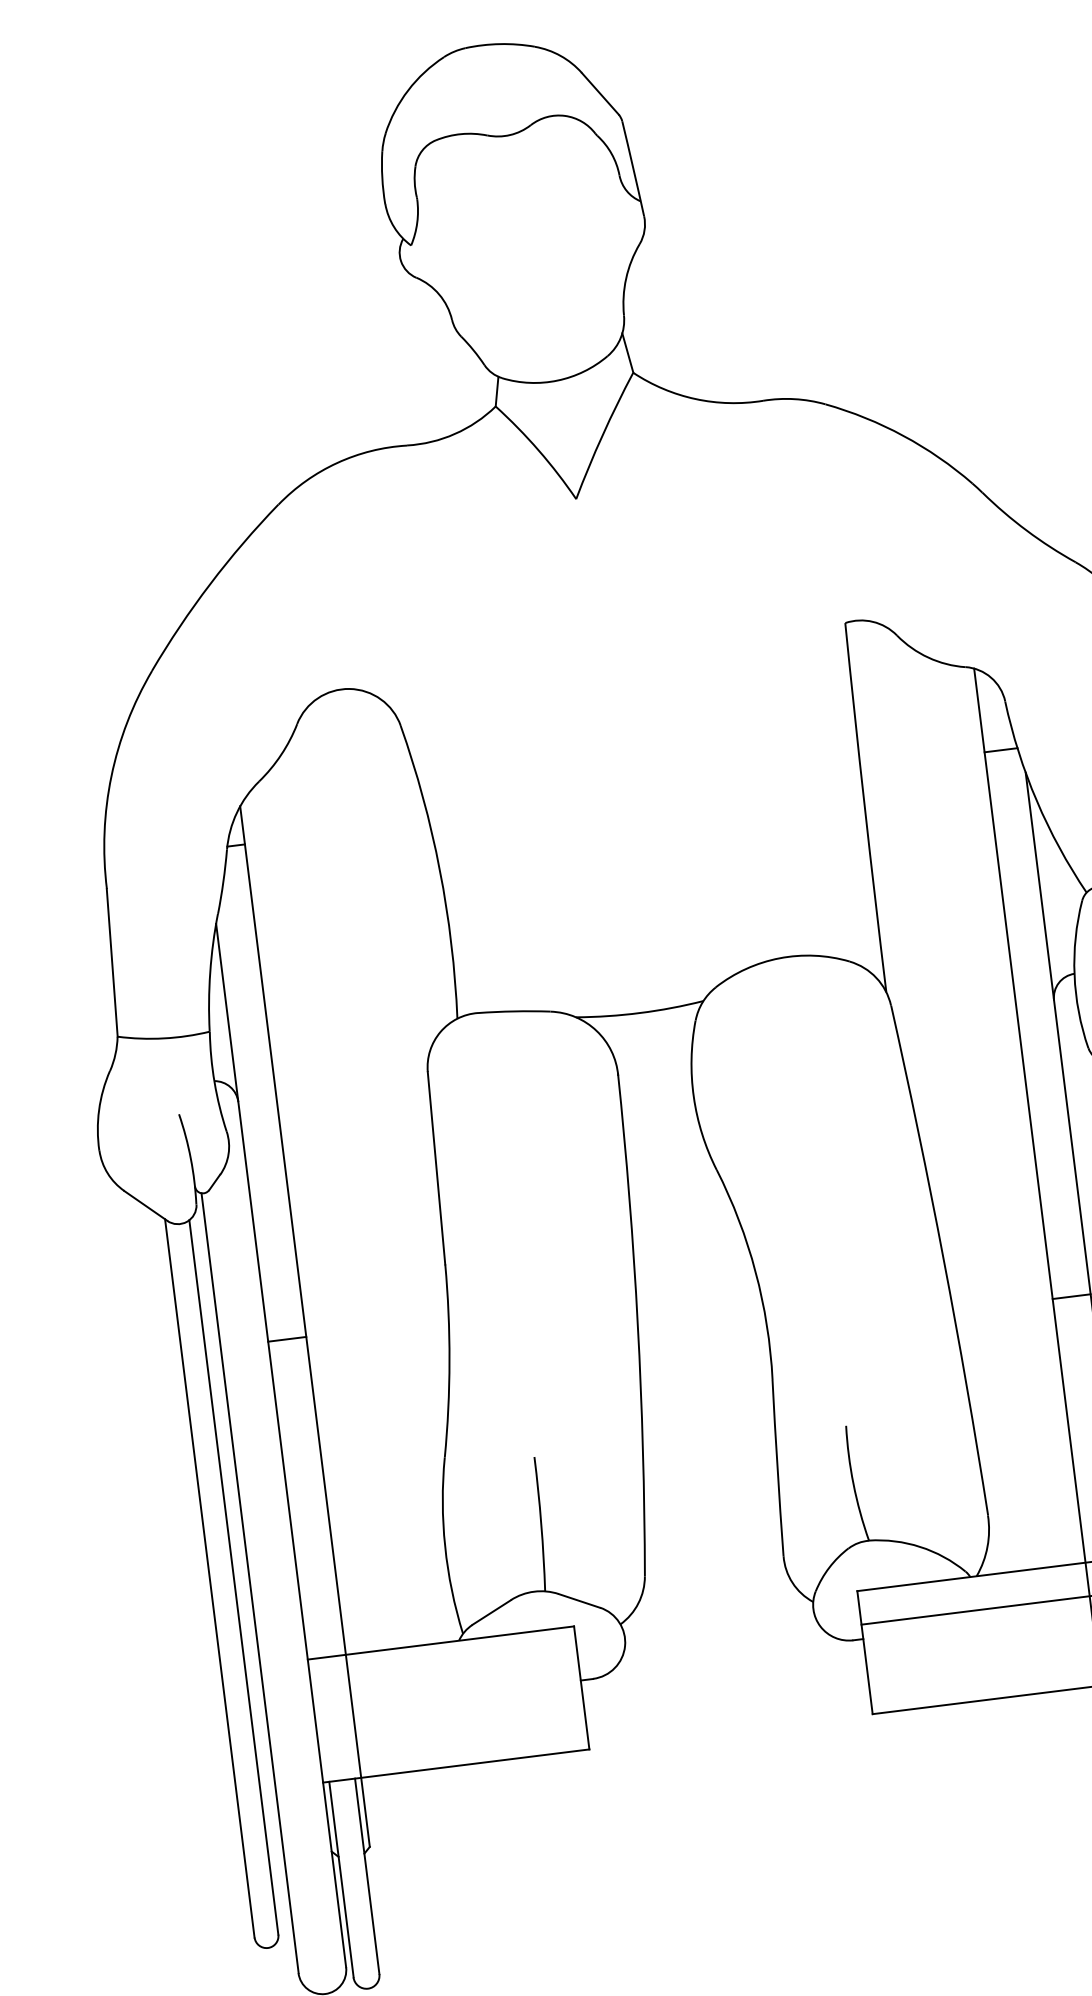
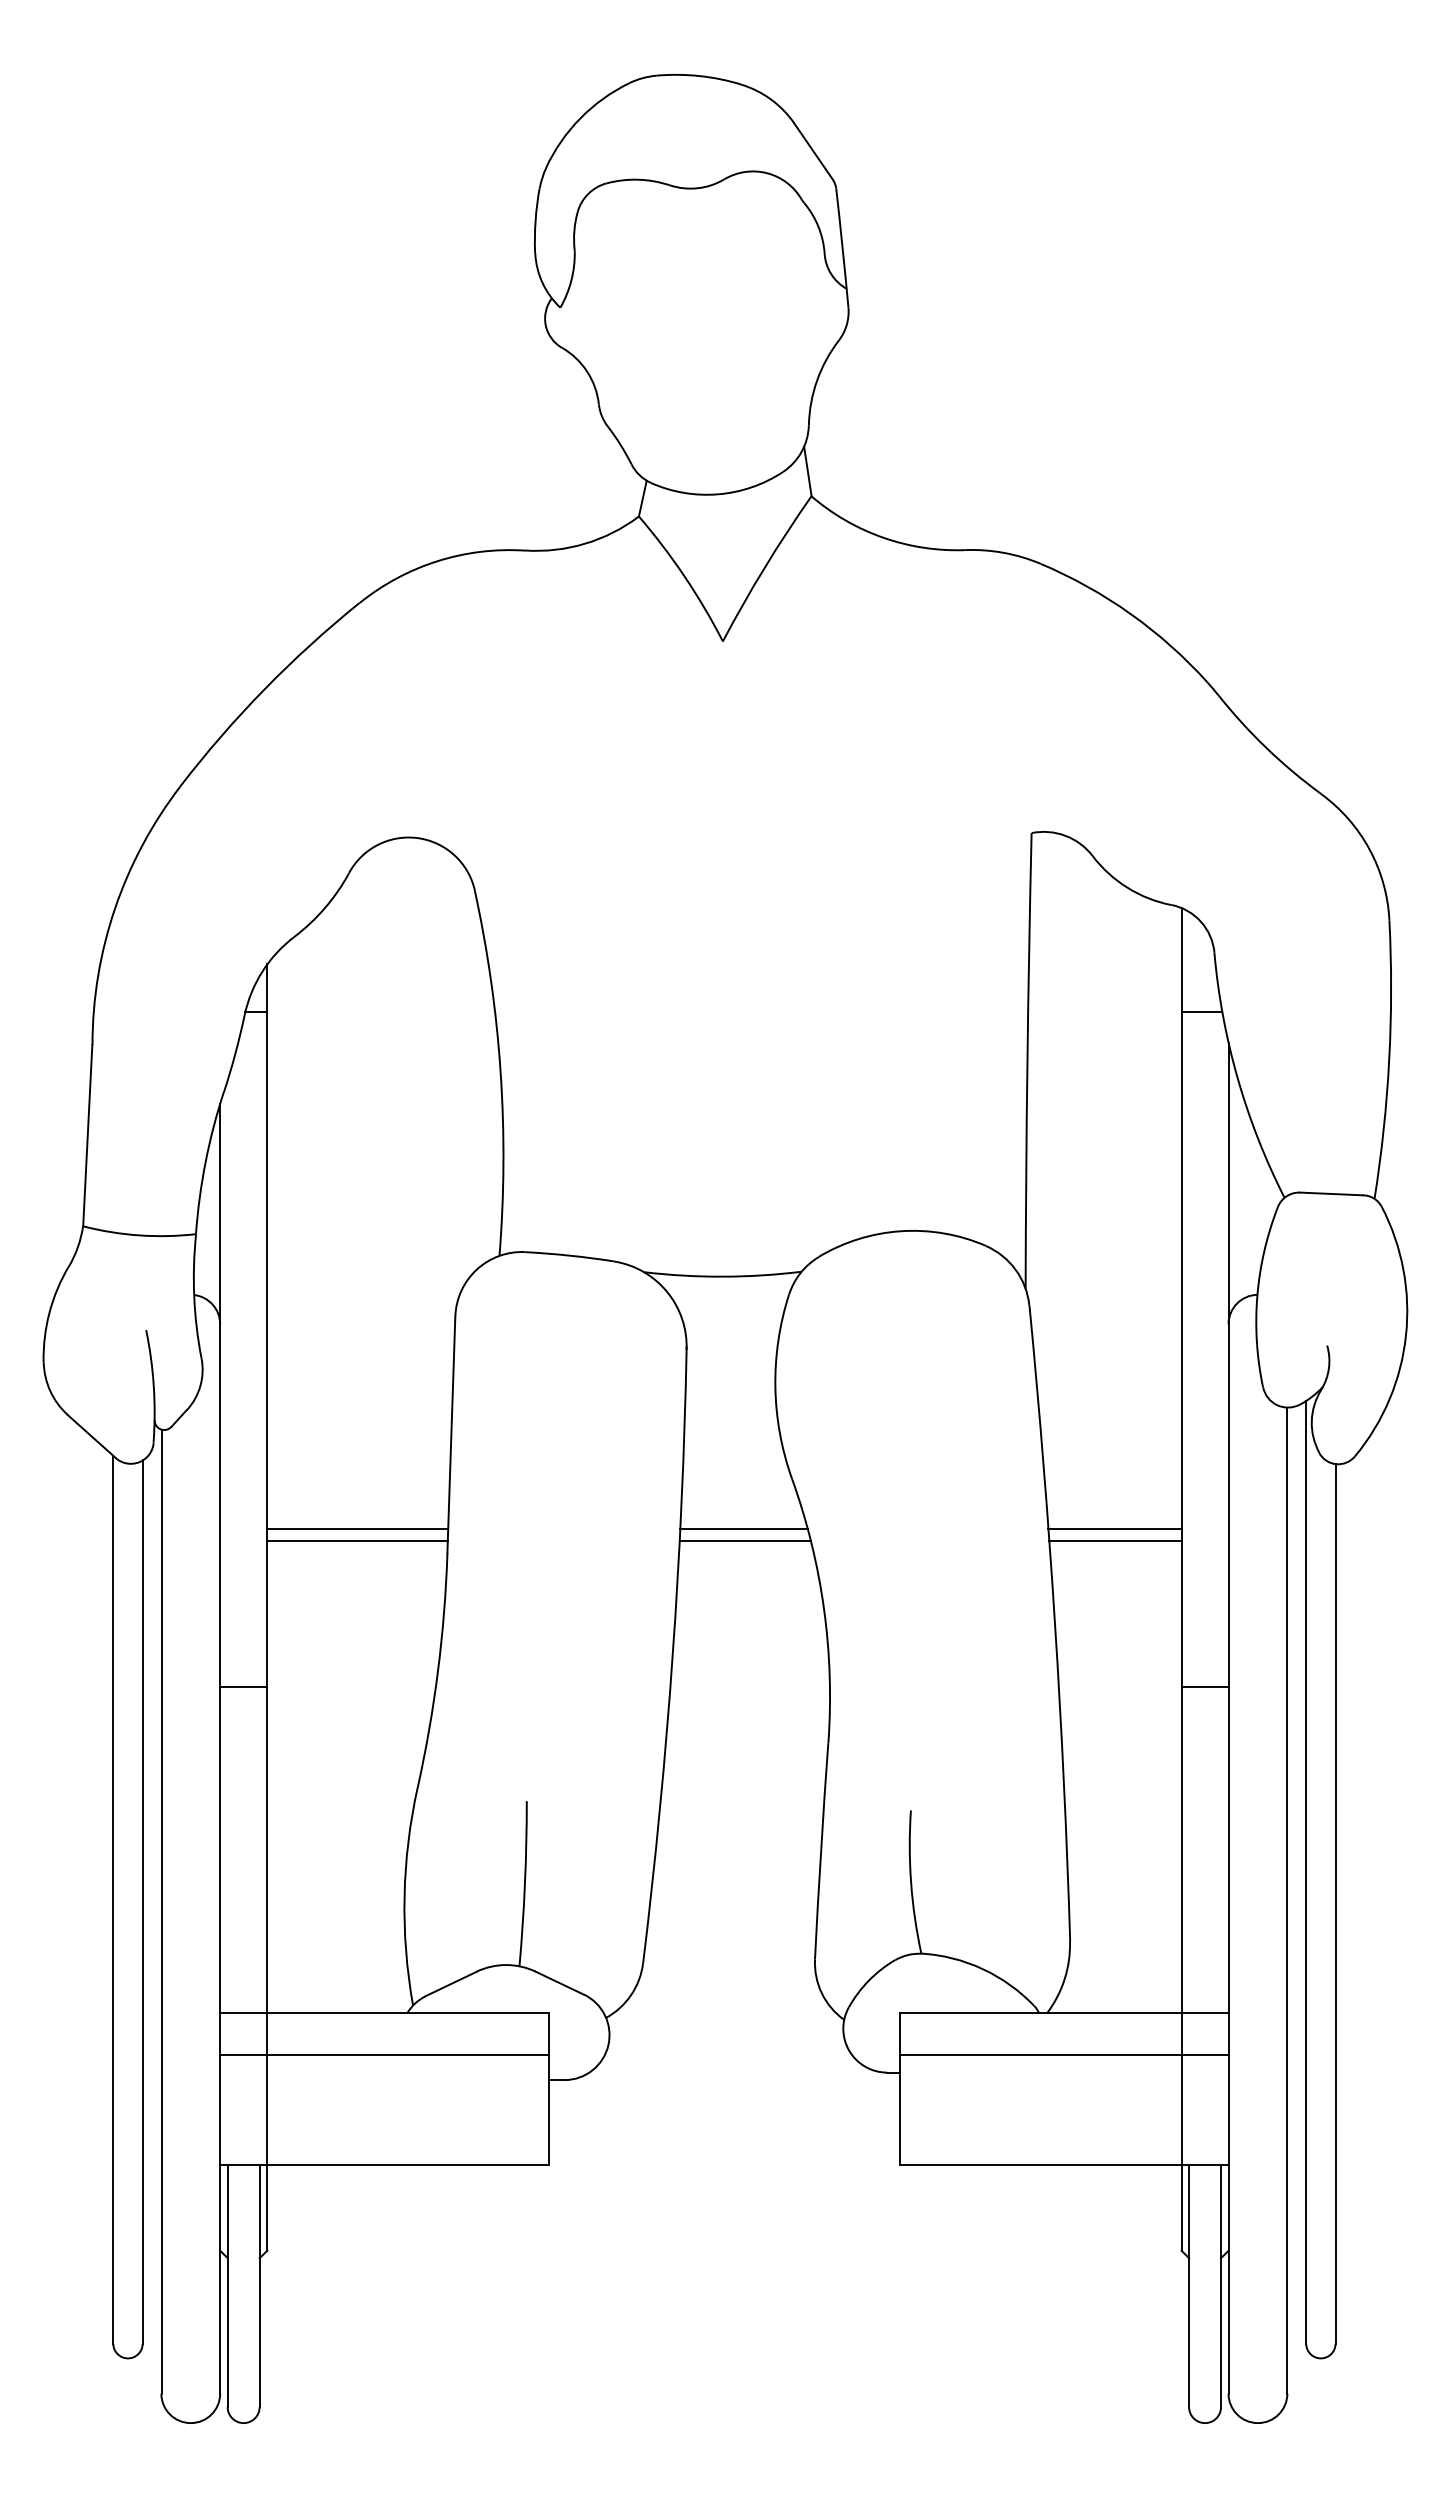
line: (982, 1178) -> (1114, 1529), added
line: (984, 1186) -> (1115, 1540), added
line: (682, 1215) -> (743, 1529), added
line: (684, 1224) -> (744, 1540), added
line: (370, 1254) -> (357, 1529), added
line: (371, 1263) -> (357, 1540), added
line: (287, 1339) -> (243, 1687), moved
line: (444, 1676) -> (384, 2054), added

